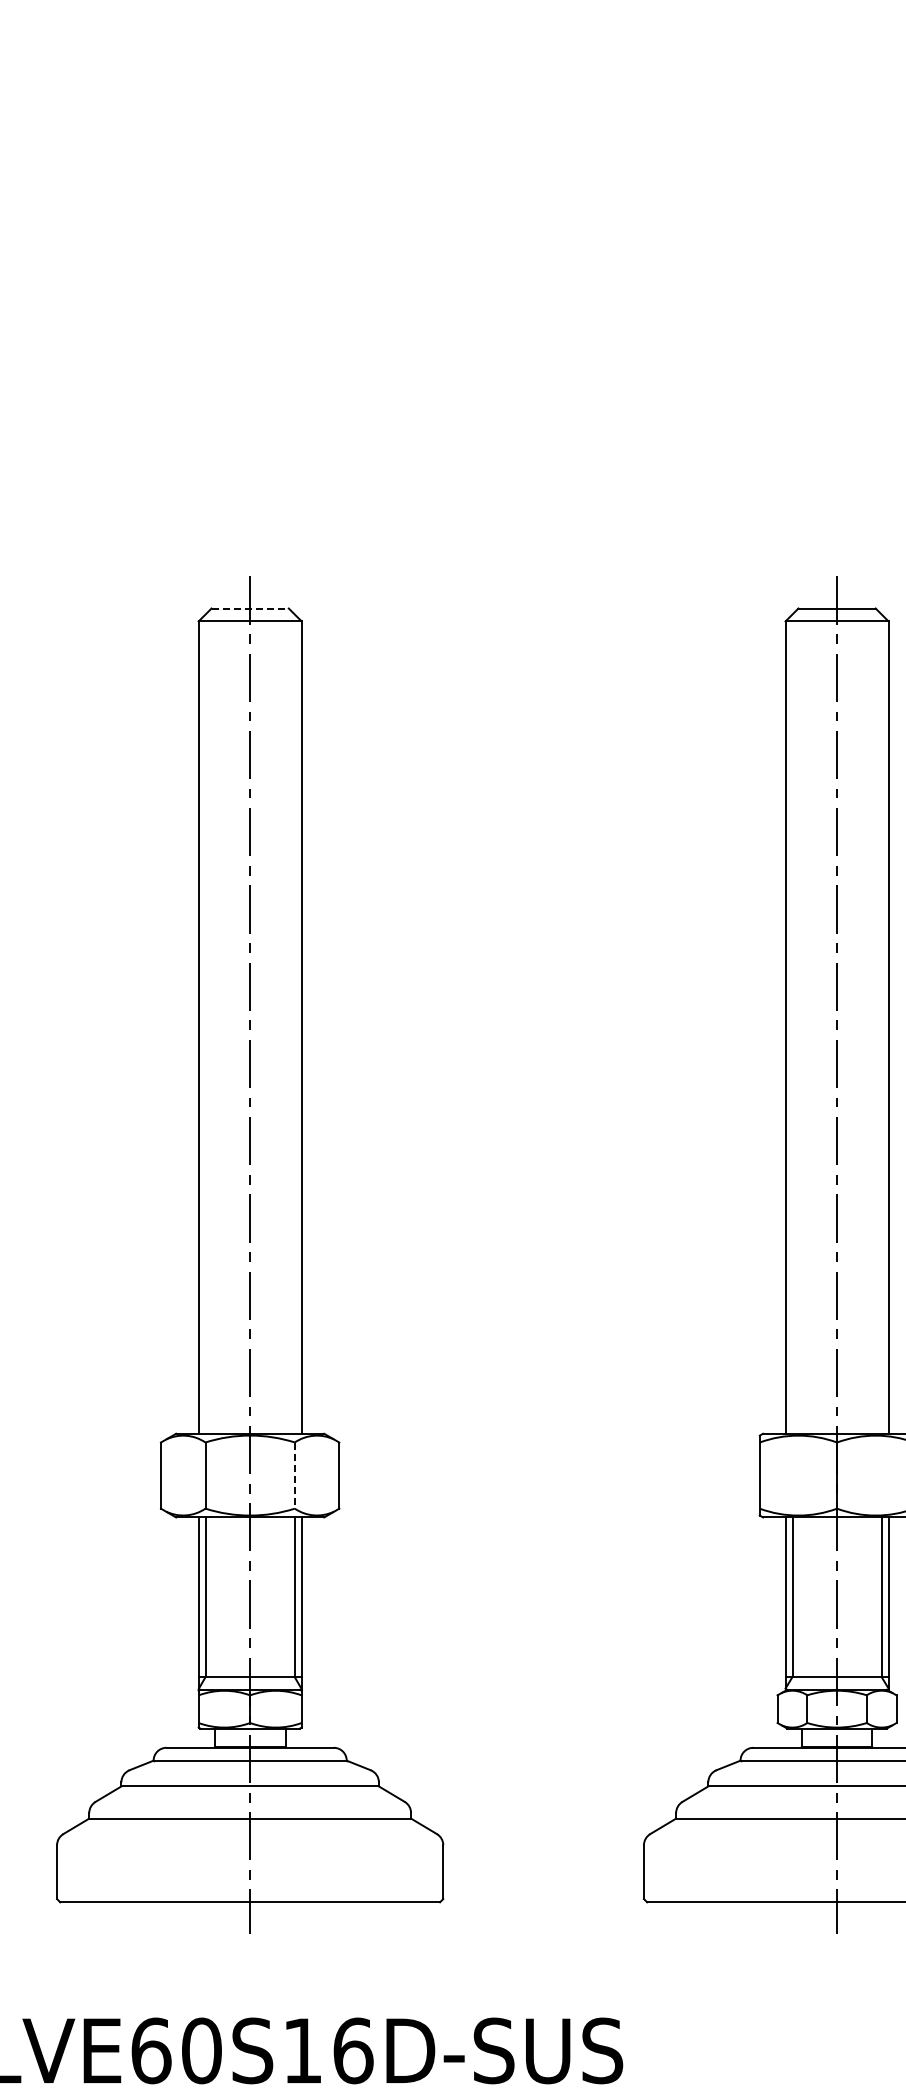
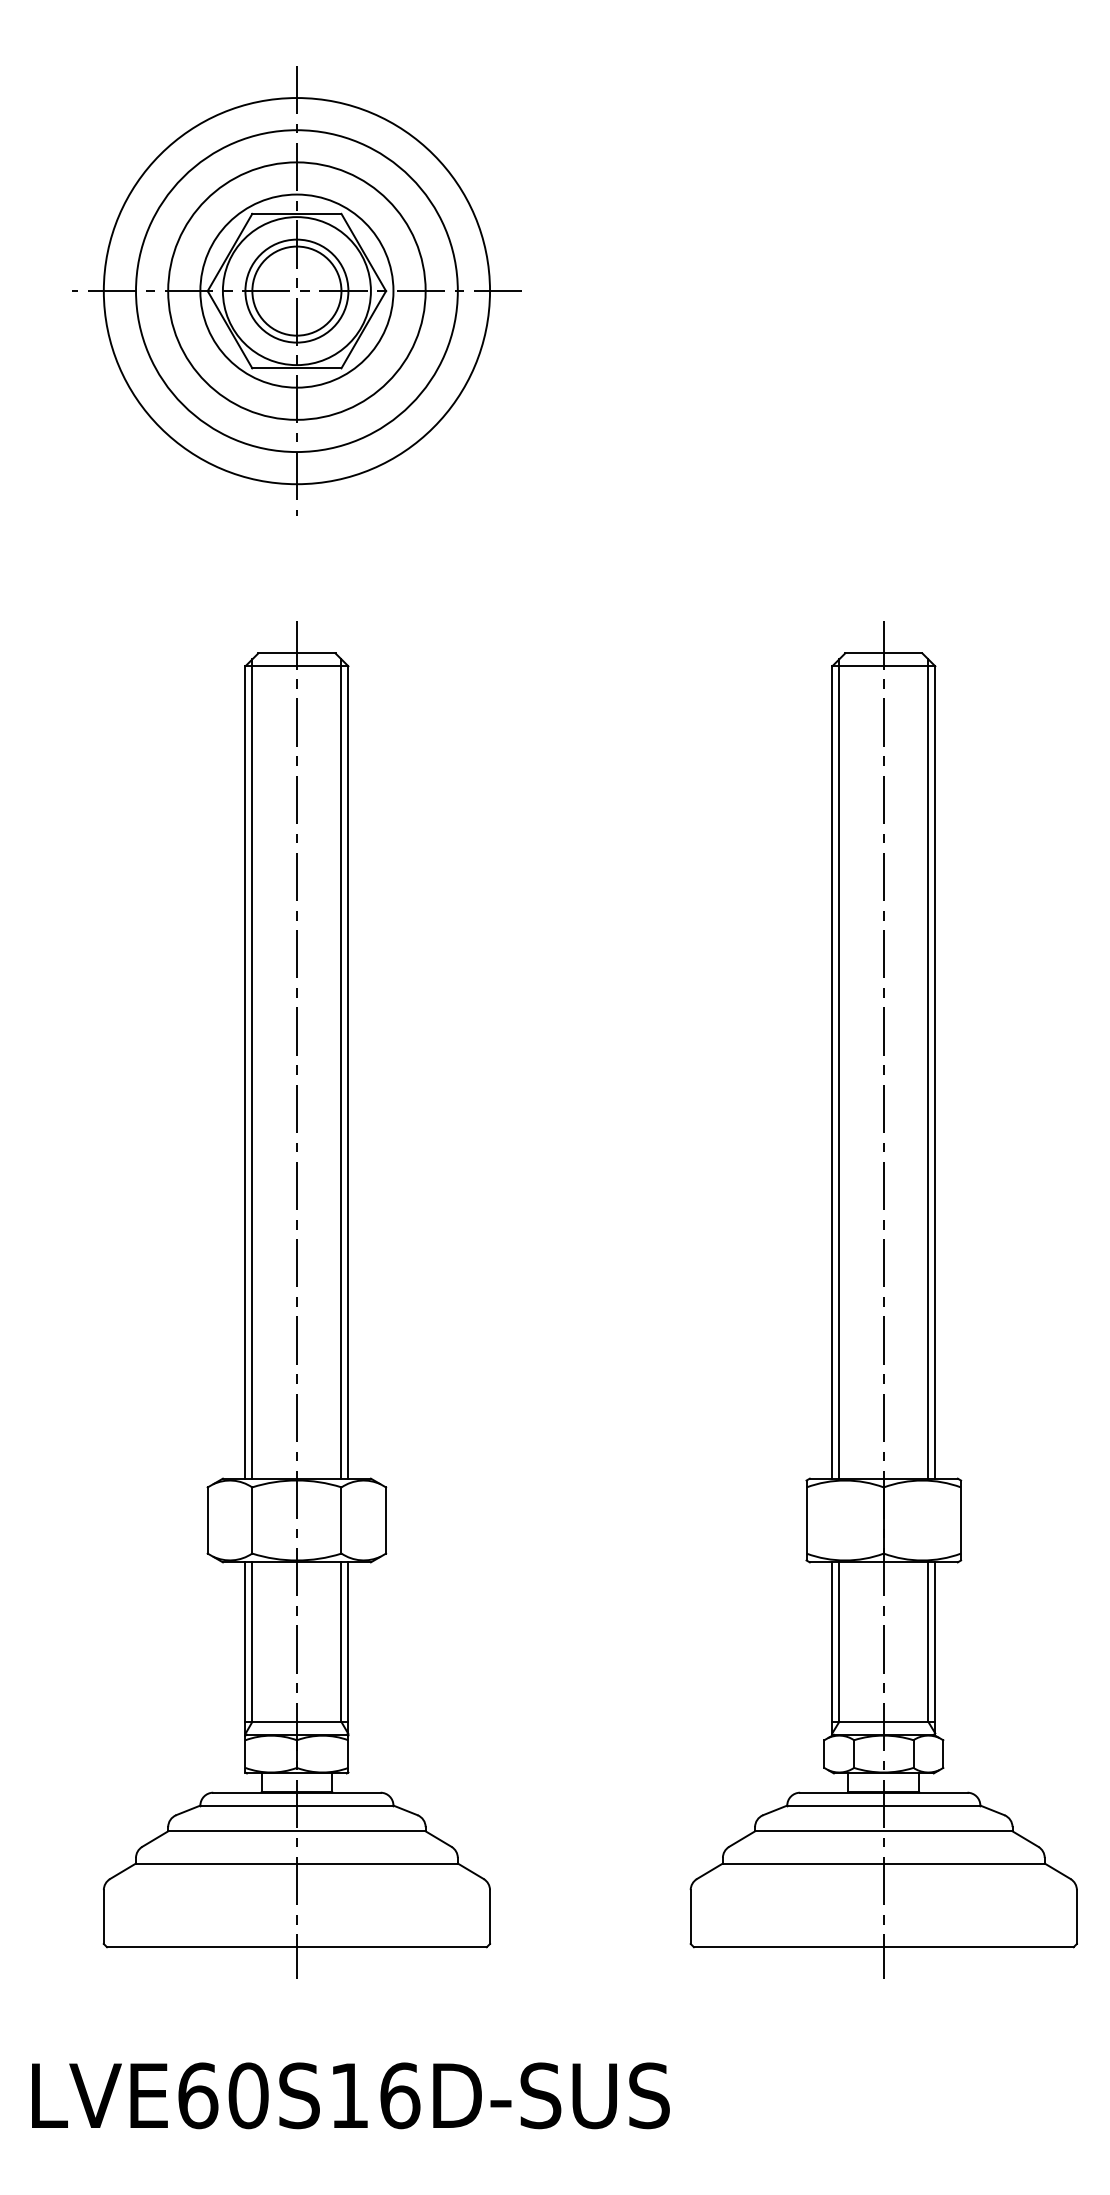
part: (249, 245) -> (296, 290), added
line: (249, 608) -> (296, 653), dashed -> solid
line: (205, 1023) -> (252, 1068), added
line: (294, 1023) -> (341, 1068), added
line: (792, 1023) -> (839, 1068), added
line: (881, 1023) -> (928, 1068), added
line: (294, 1476) -> (341, 1521), dashed -> solid

